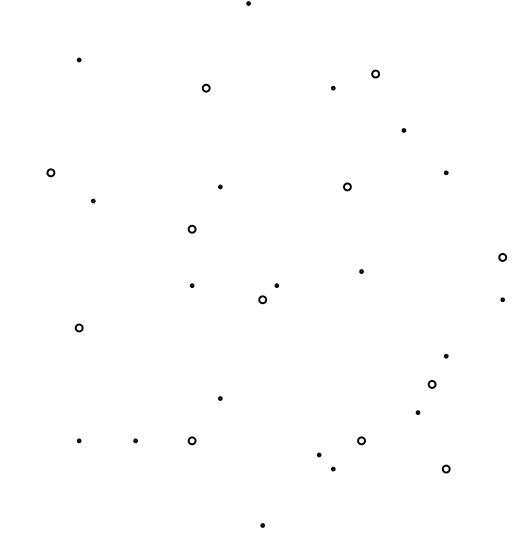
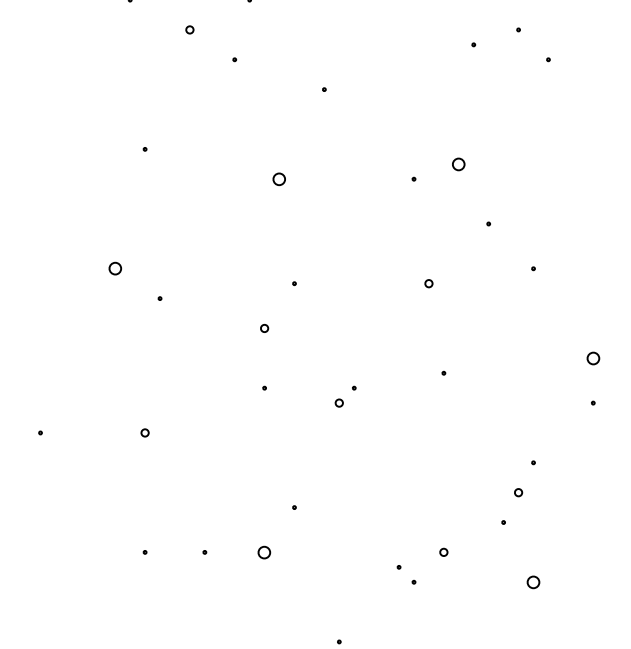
part: (375, 73) -> (458, 163), size x1.6
part: (206, 87) -> (279, 178), size x1.6
part: (50, 172) -> (114, 268), size x1.6
part: (501, 256) -> (592, 357), size x1.6
part: (191, 440) -> (264, 551), size x1.6
part: (446, 468) -> (533, 581), size x1.6

